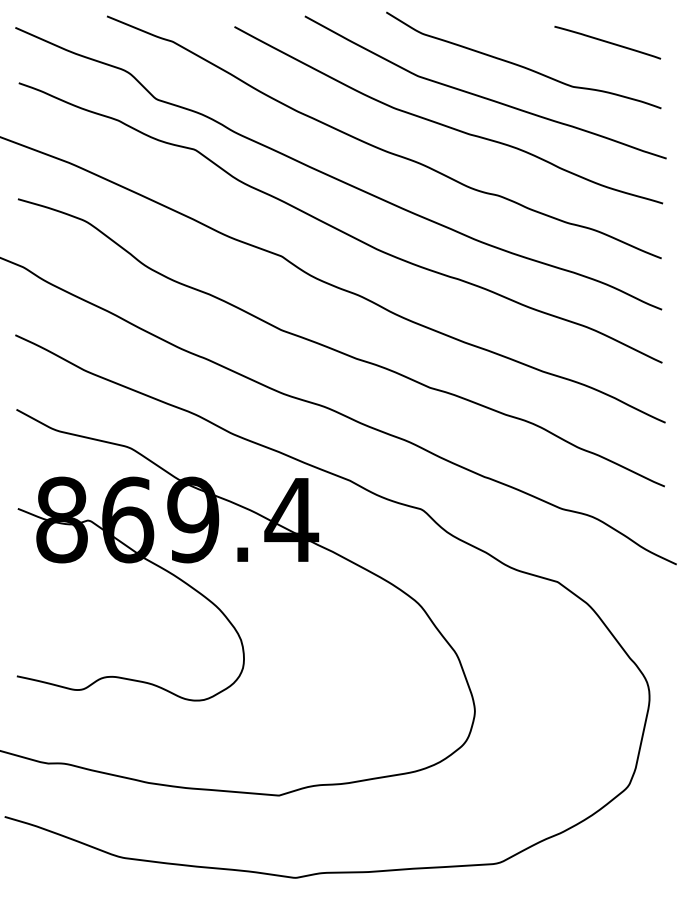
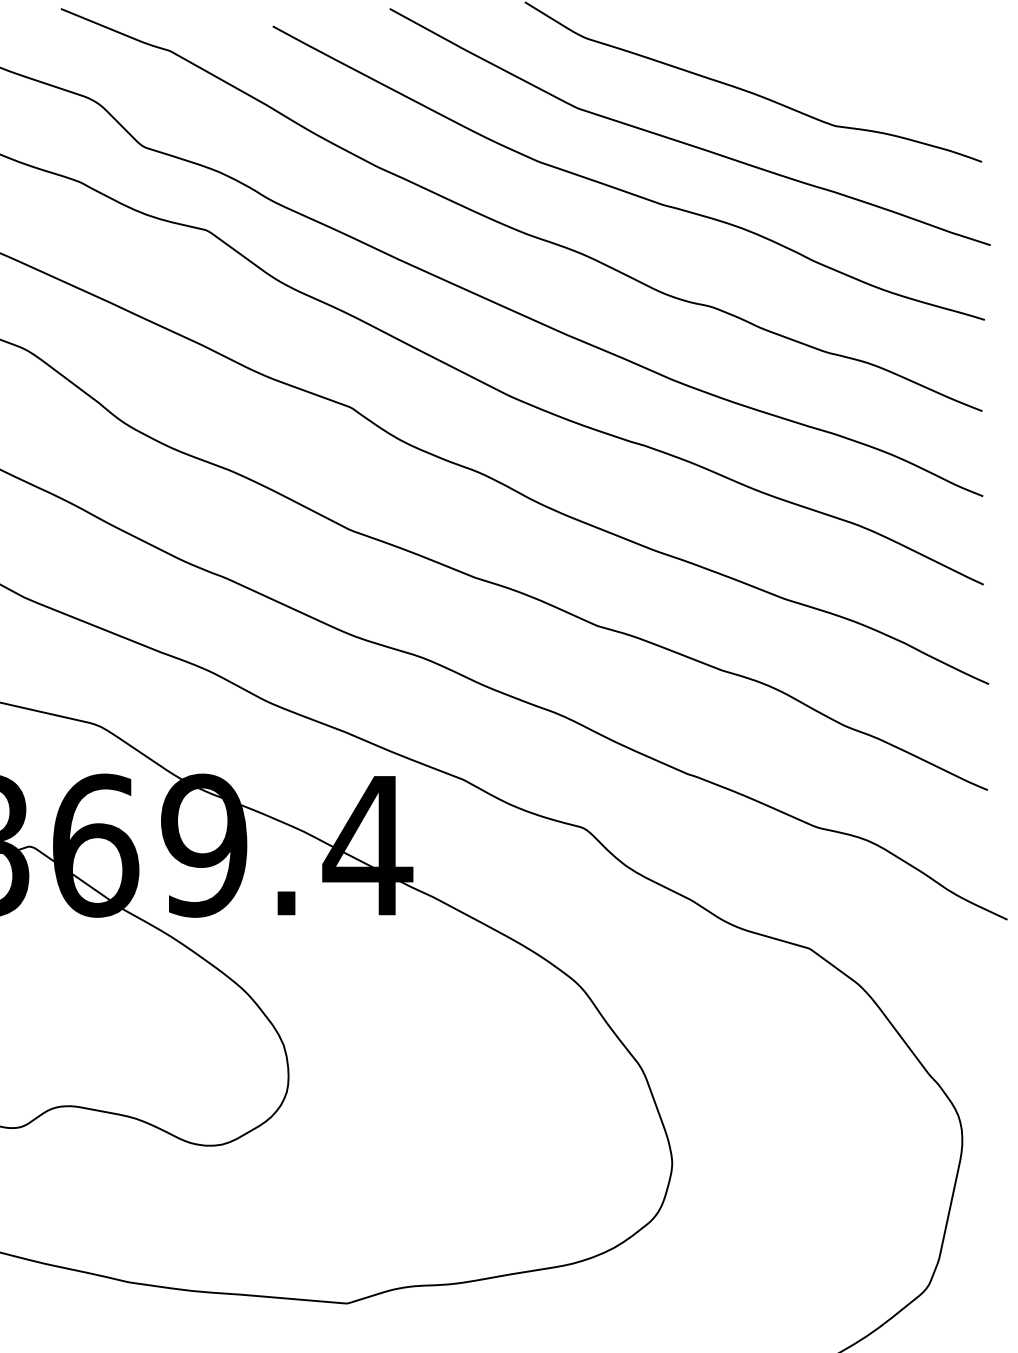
line: (607, 42) -> (892, 52), removed

